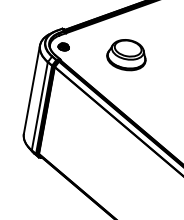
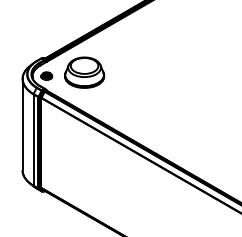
part: (126, 54) -> (84, 72), moved

